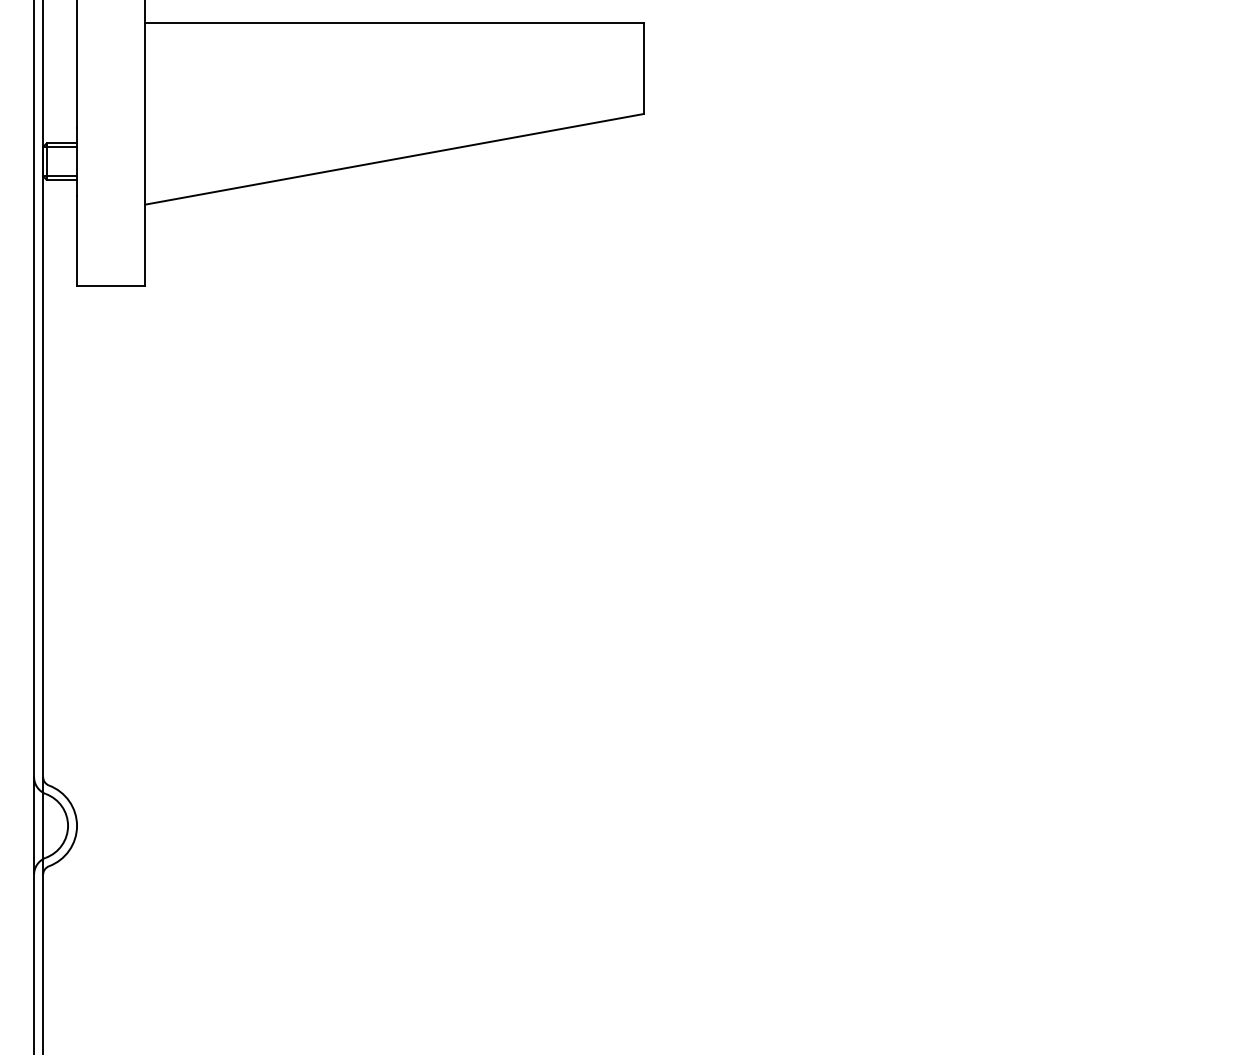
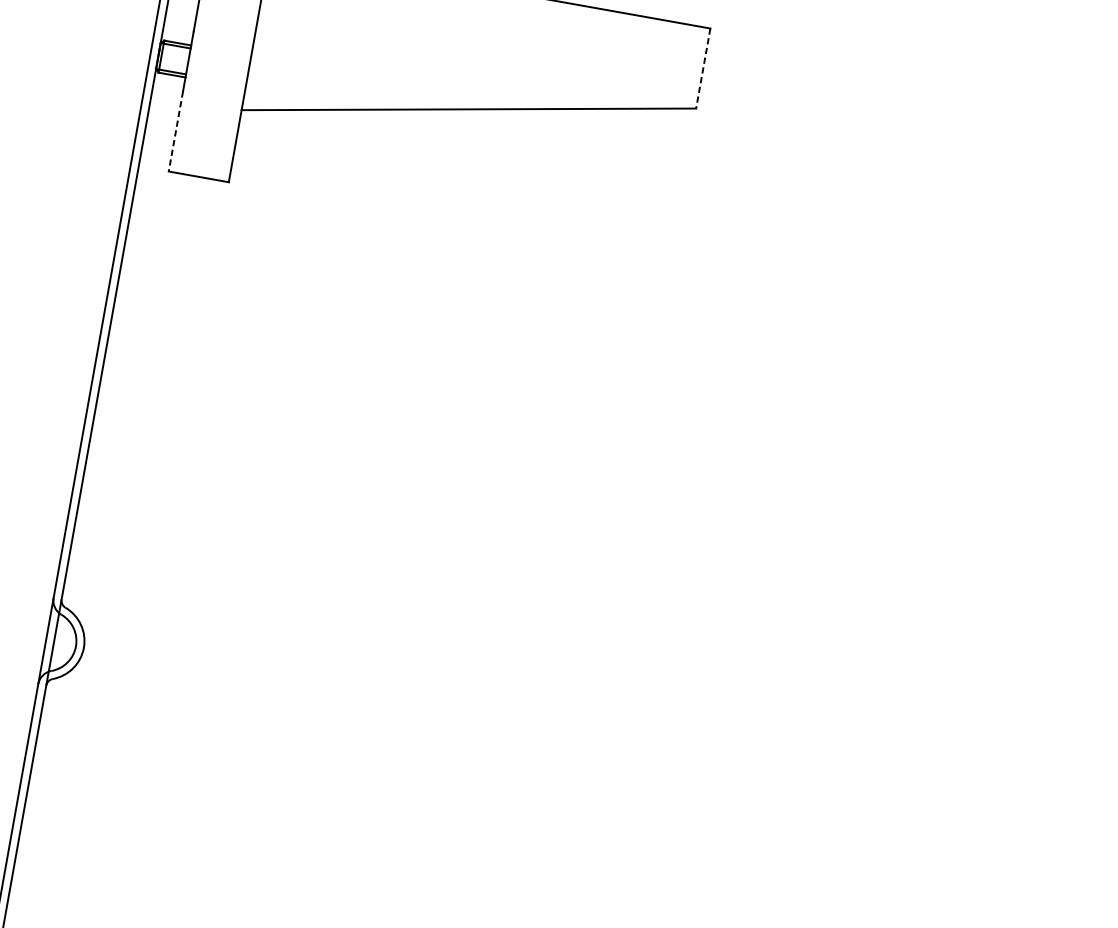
line: (643, 69) -> (702, 69), solid -> dashed
line: (77, 241) -> (176, 132), solid -> dashed

